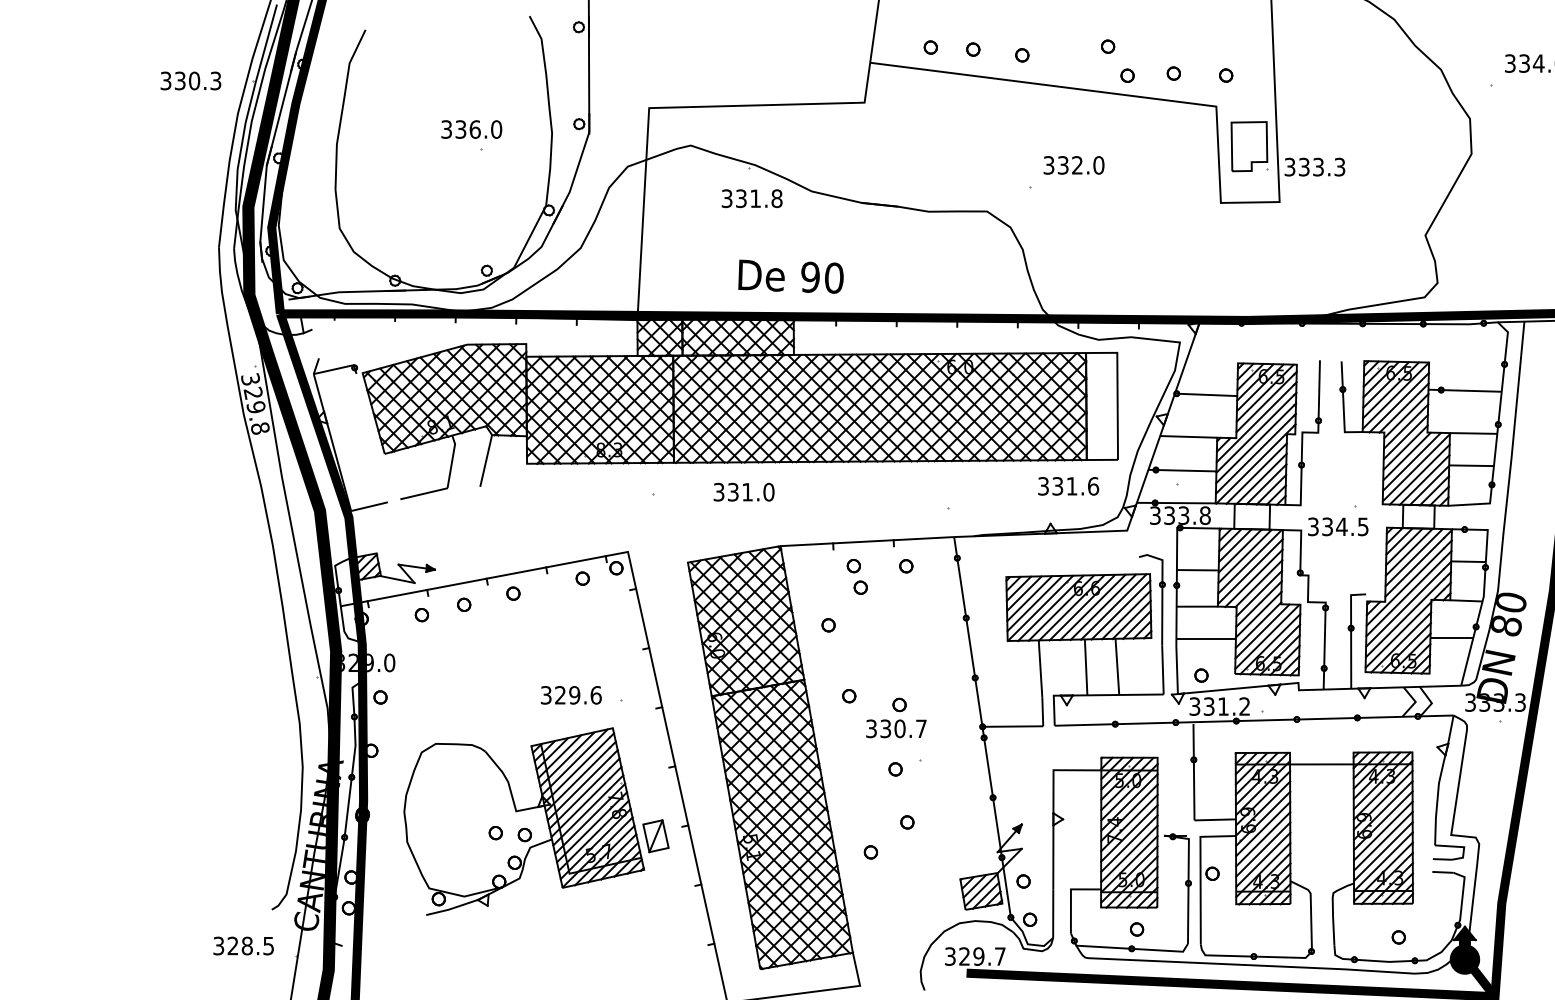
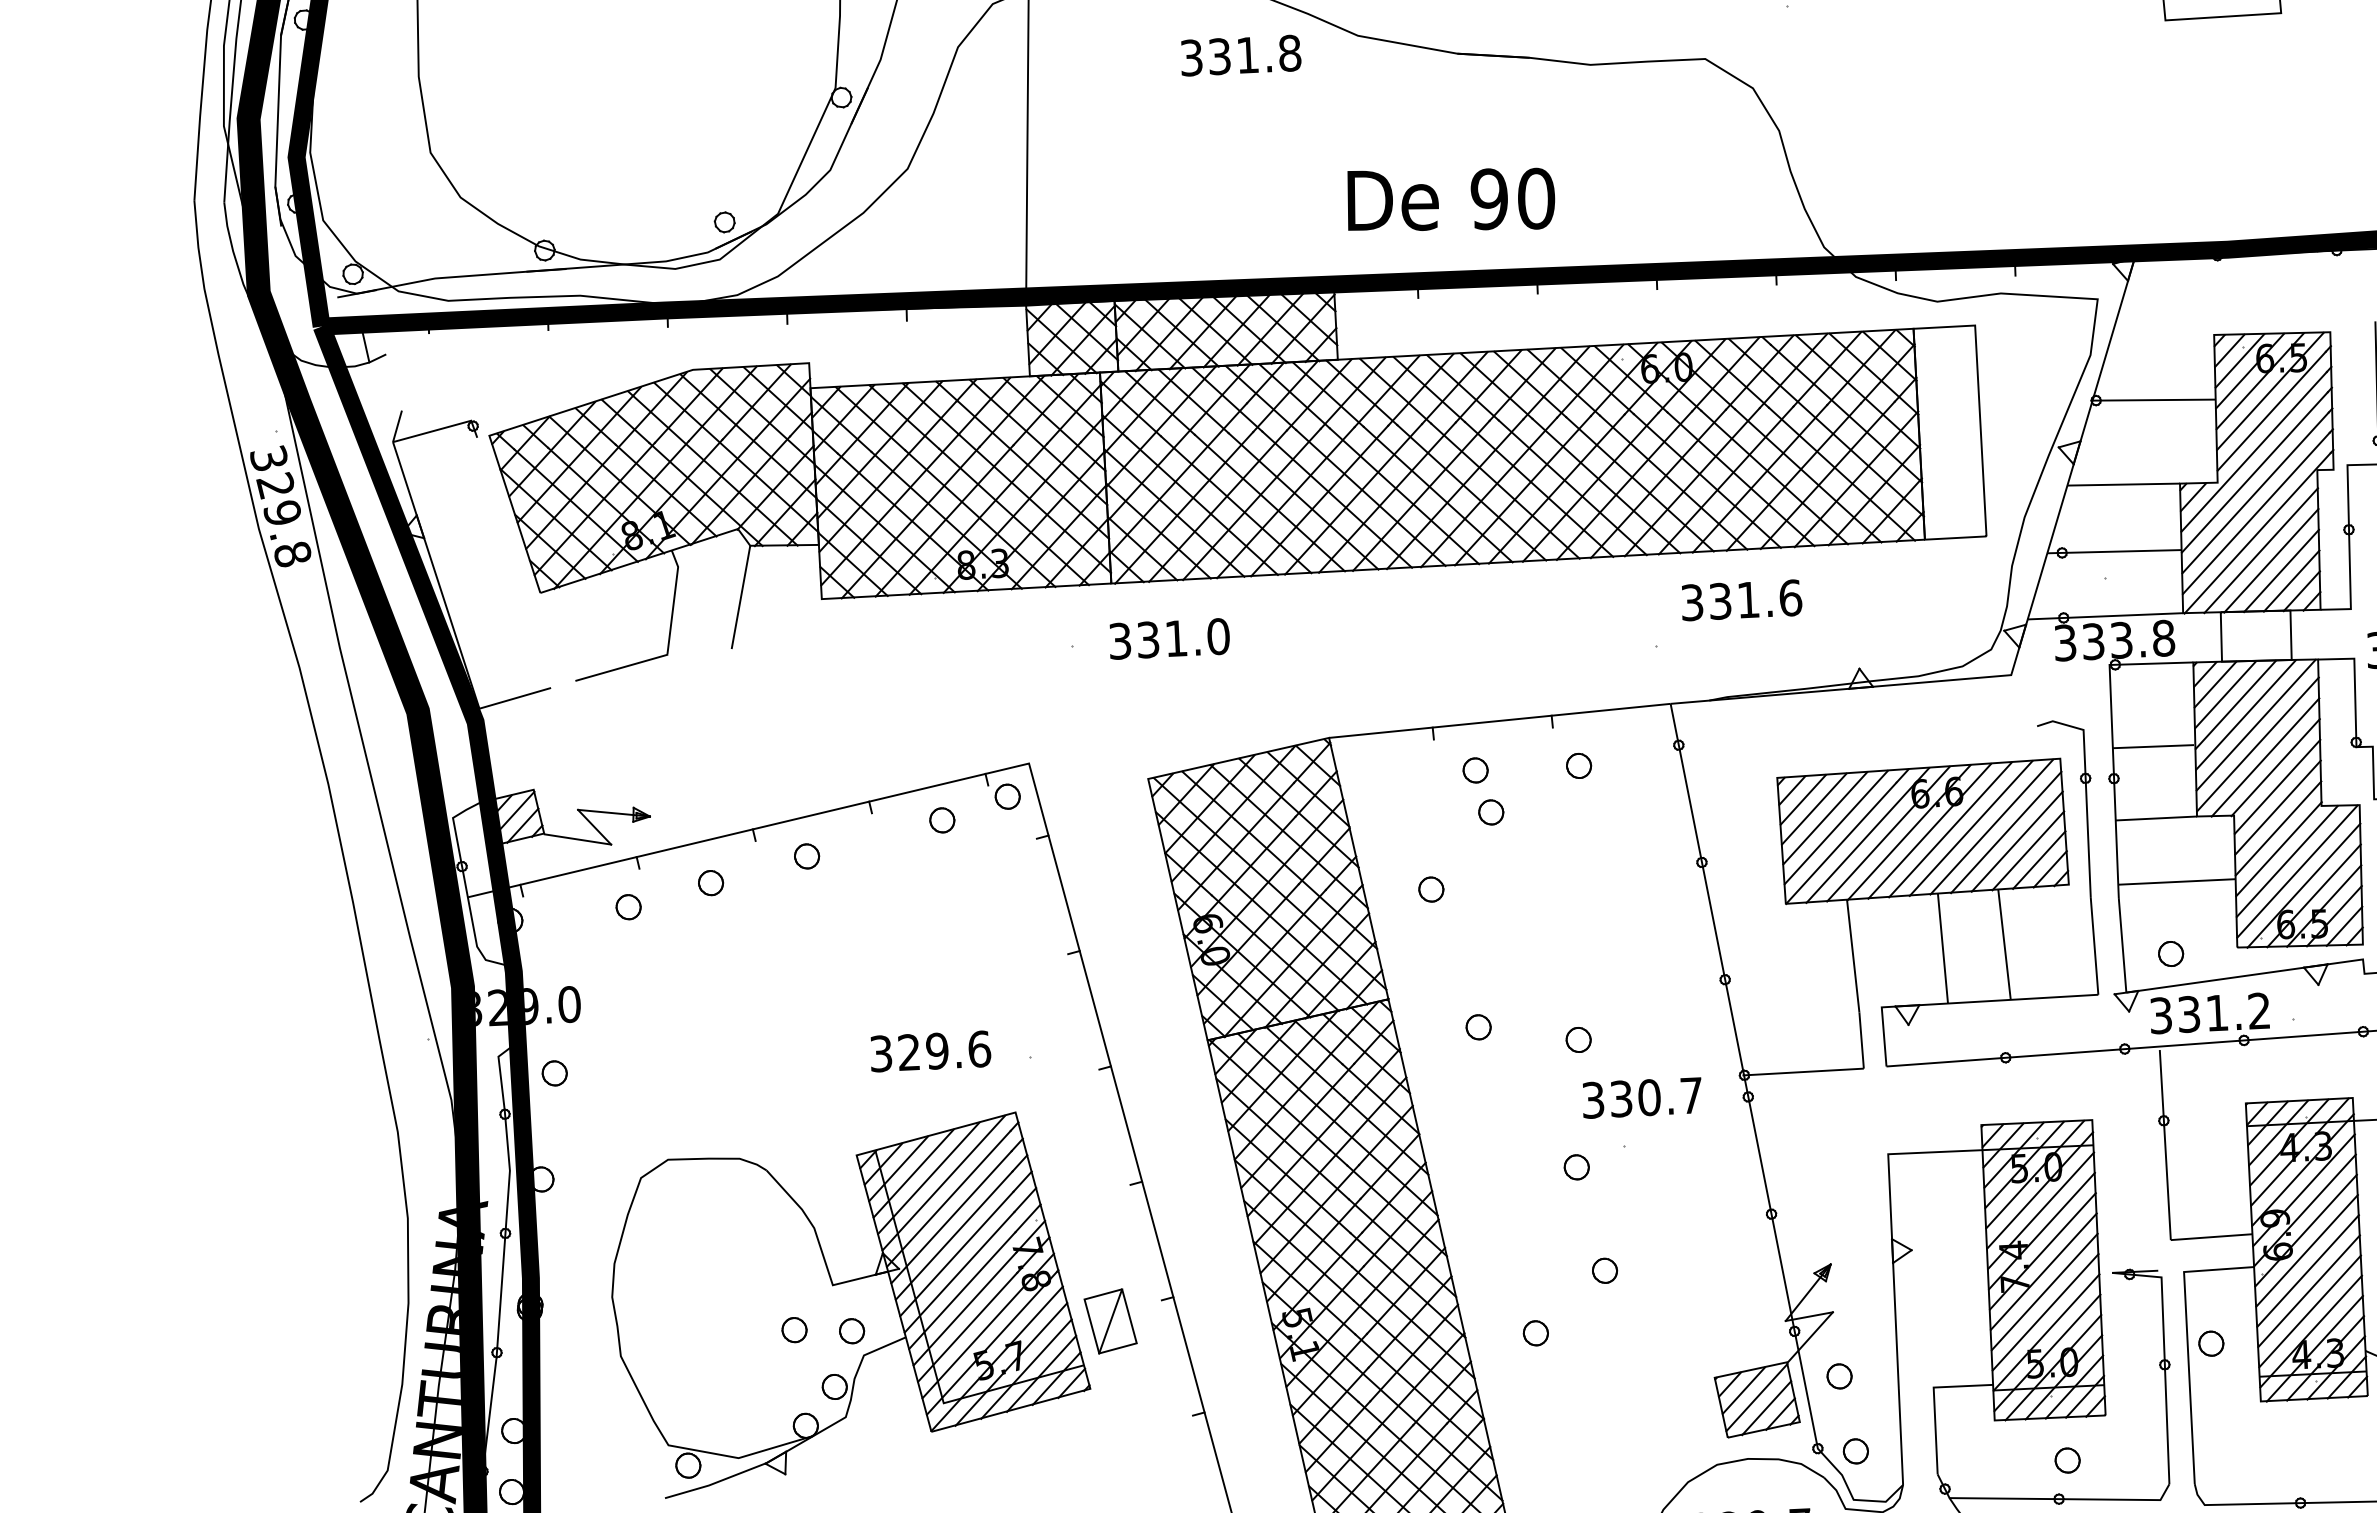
text: (790, 276) -> (1449, 199), moved
text: (1068, 486) -> (1741, 600), moved
text: (743, 491) -> (1168, 637), moved
text: (896, 728) -> (1642, 1097), moved

